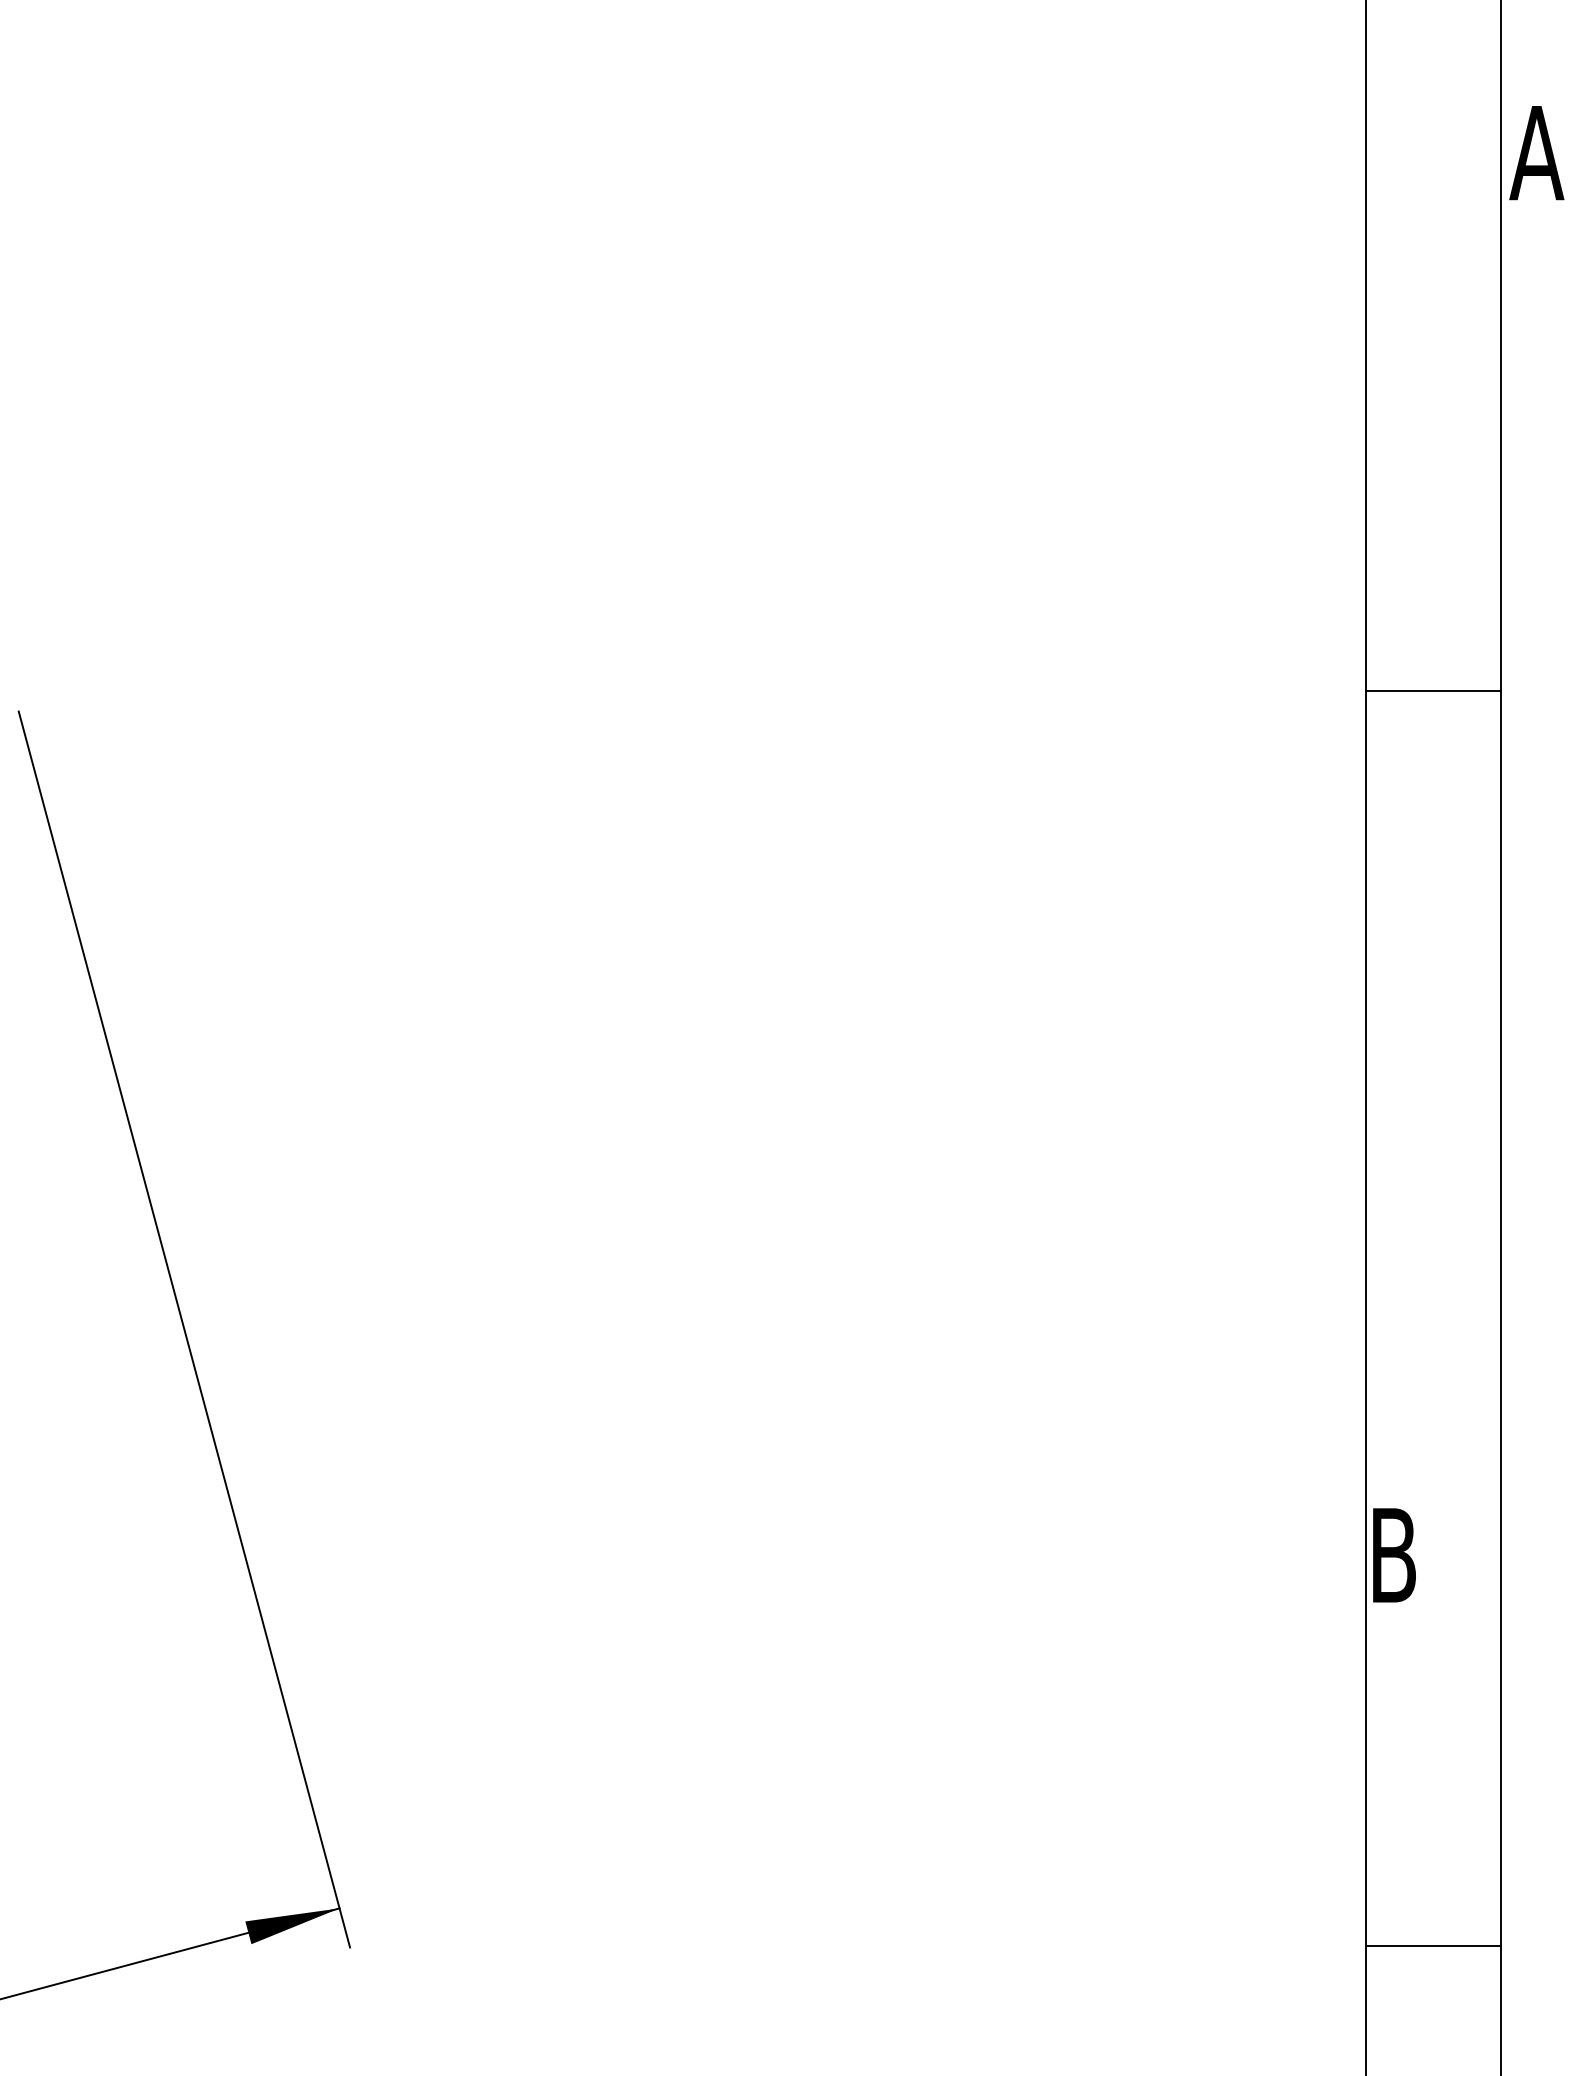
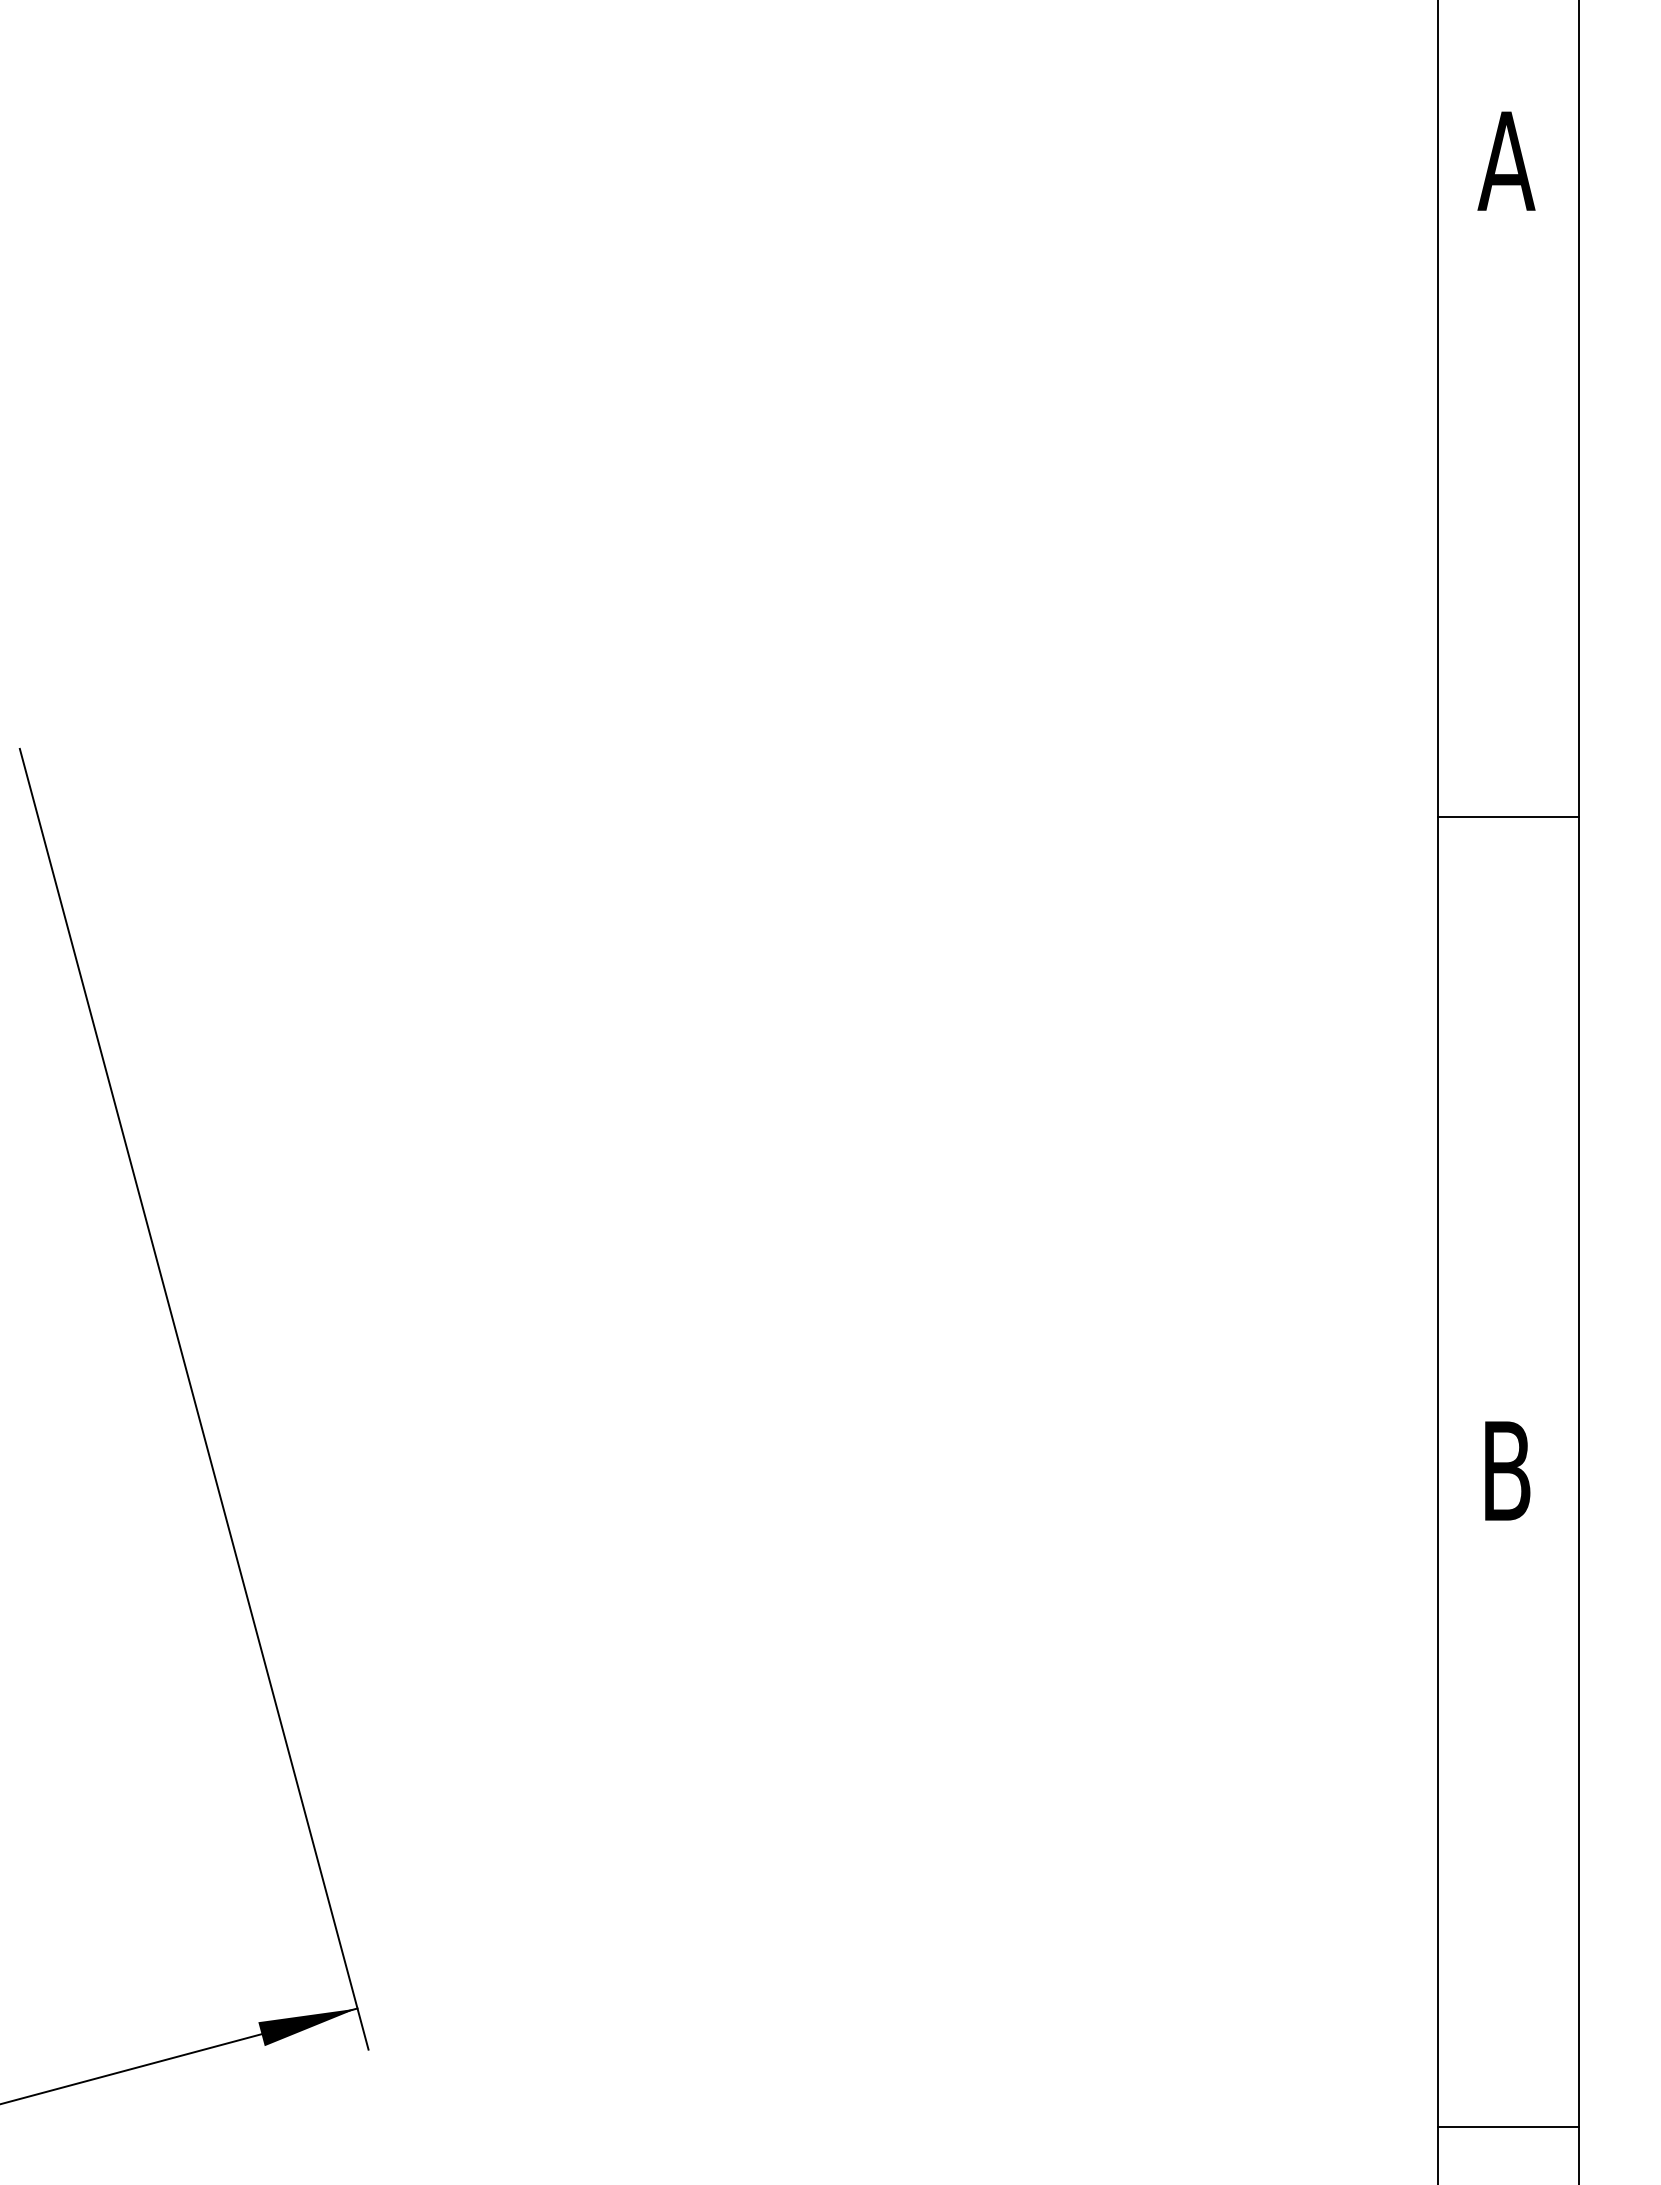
text: (1536, 152) -> (1506, 160), moved
line: (1433, 691) -> (1508, 817), moved
text: (1394, 1554) -> (1507, 1470), moved
line: (1433, 1946) -> (1508, 2126), moved

